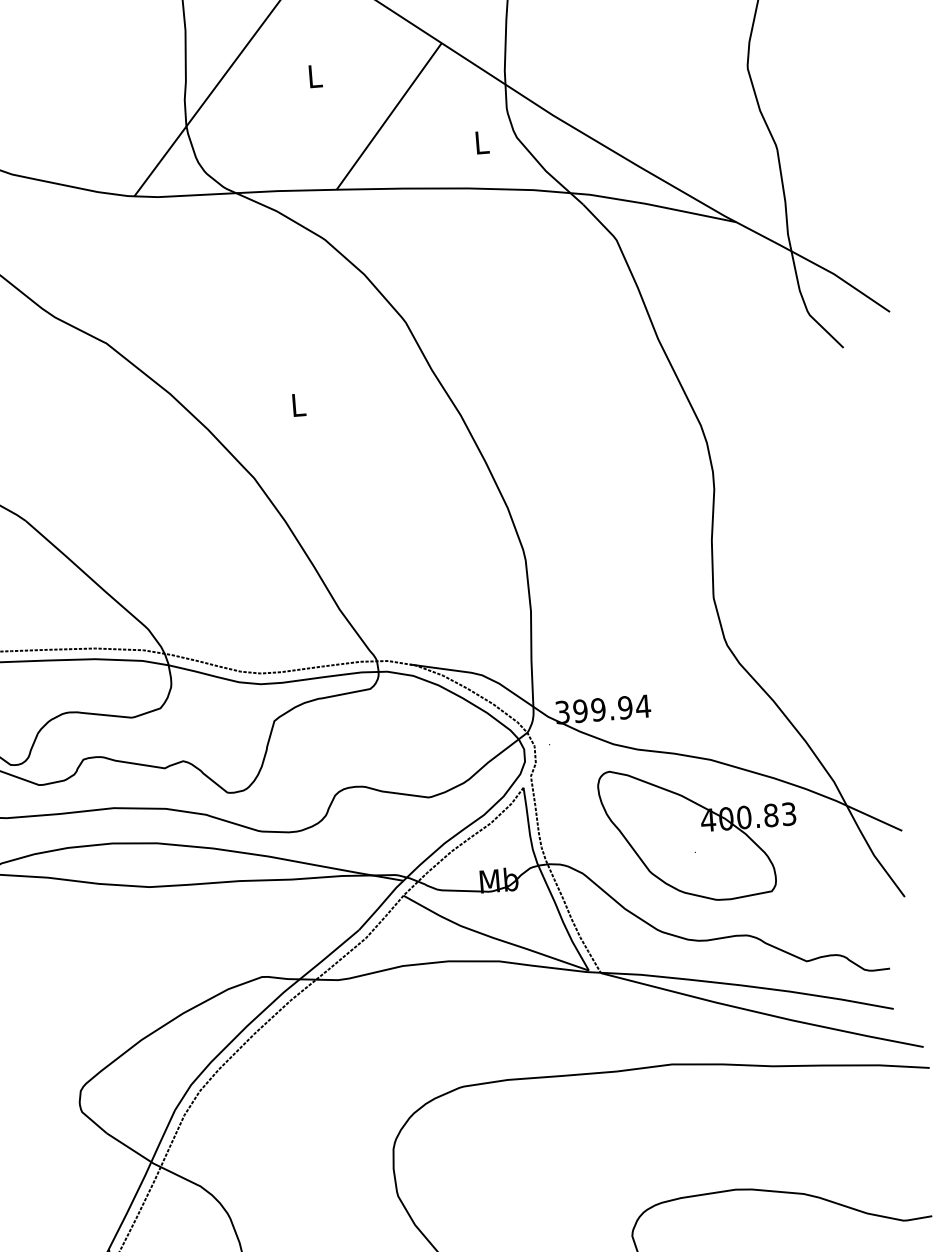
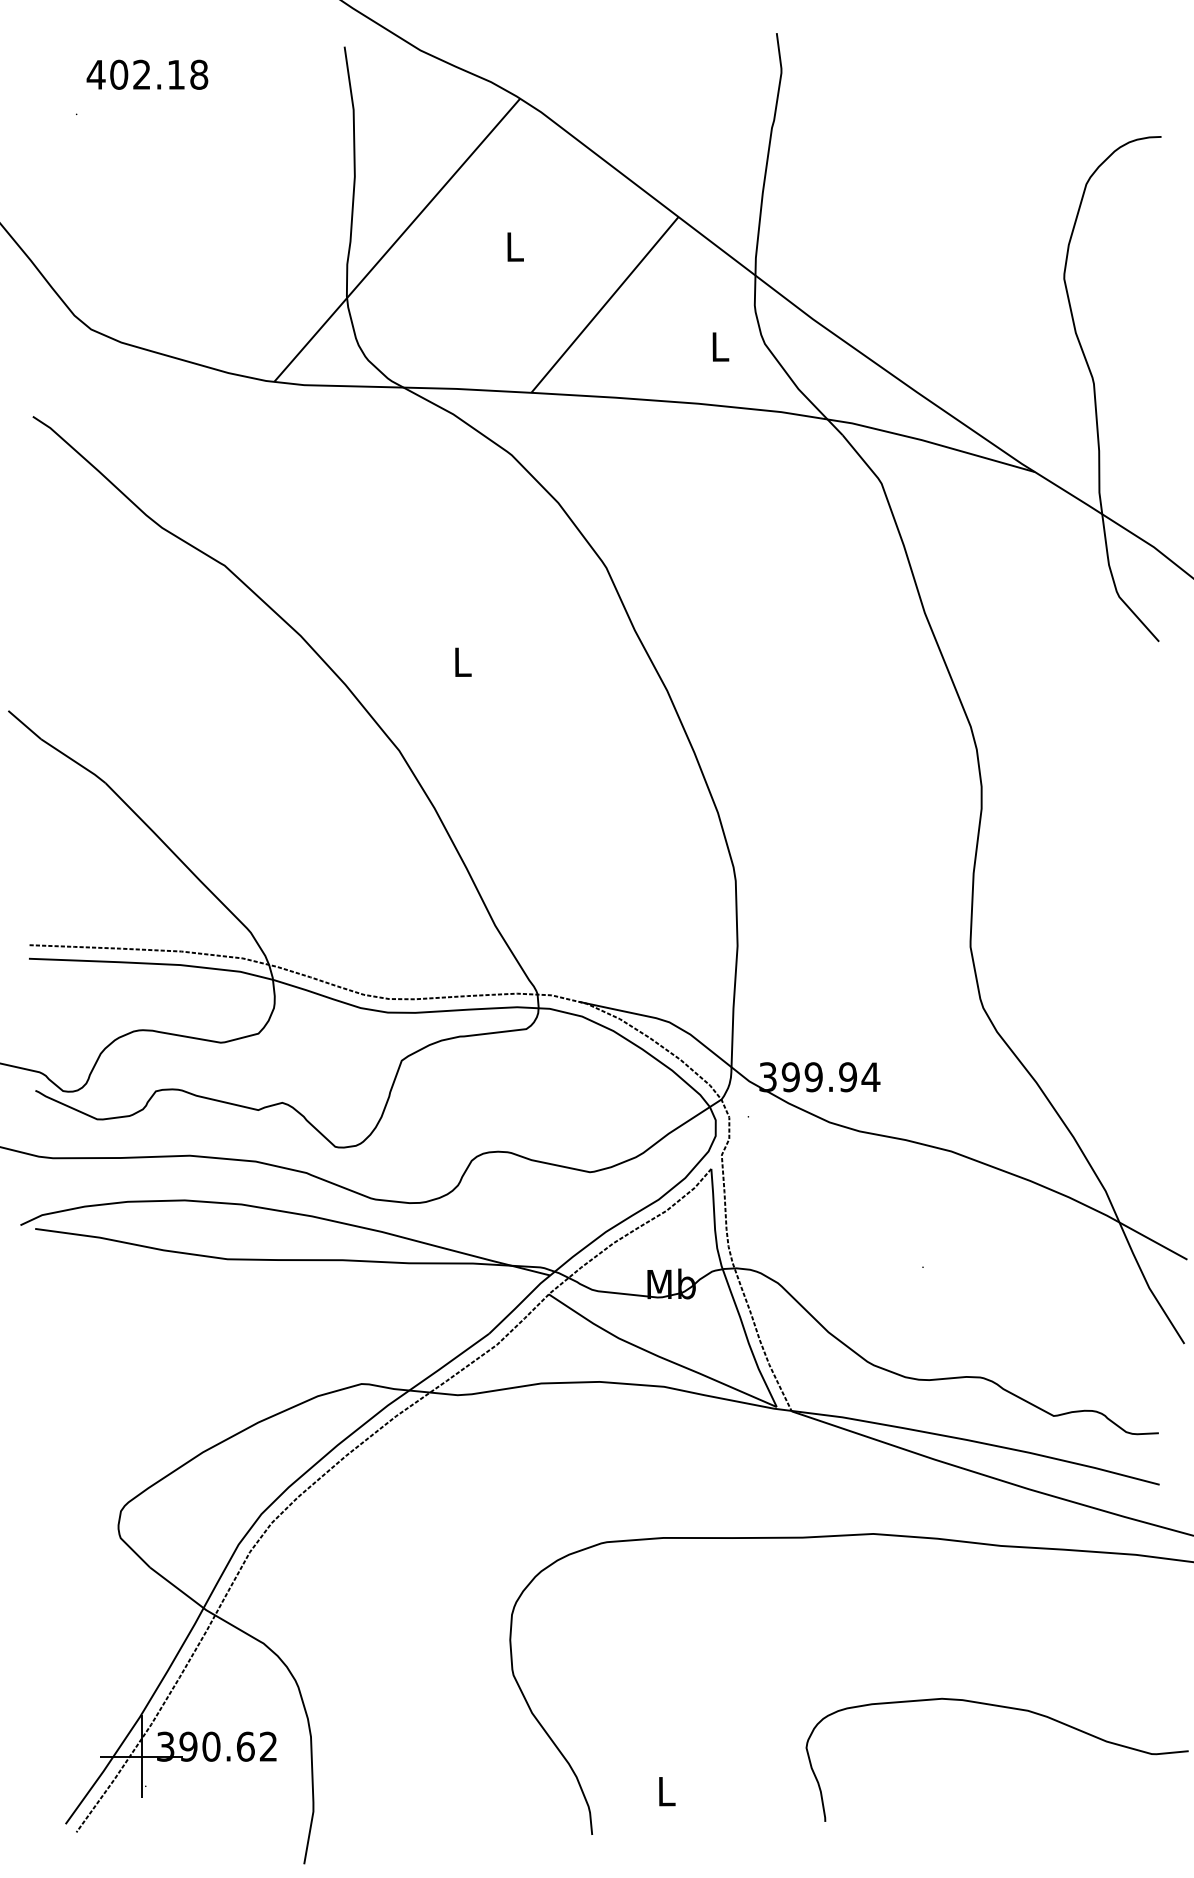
part: (699, 833) -> (929, 1243), removed

